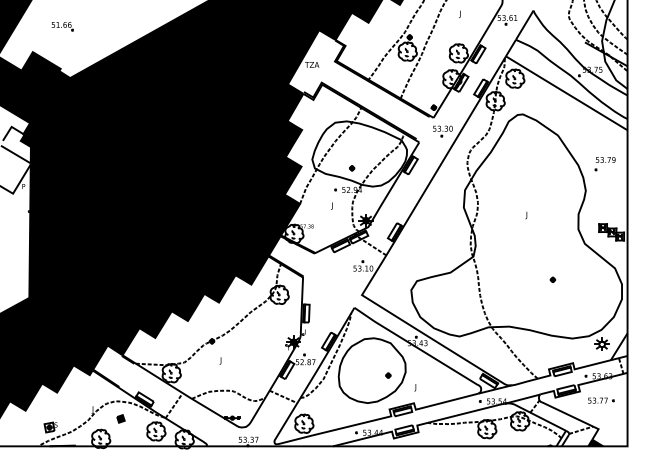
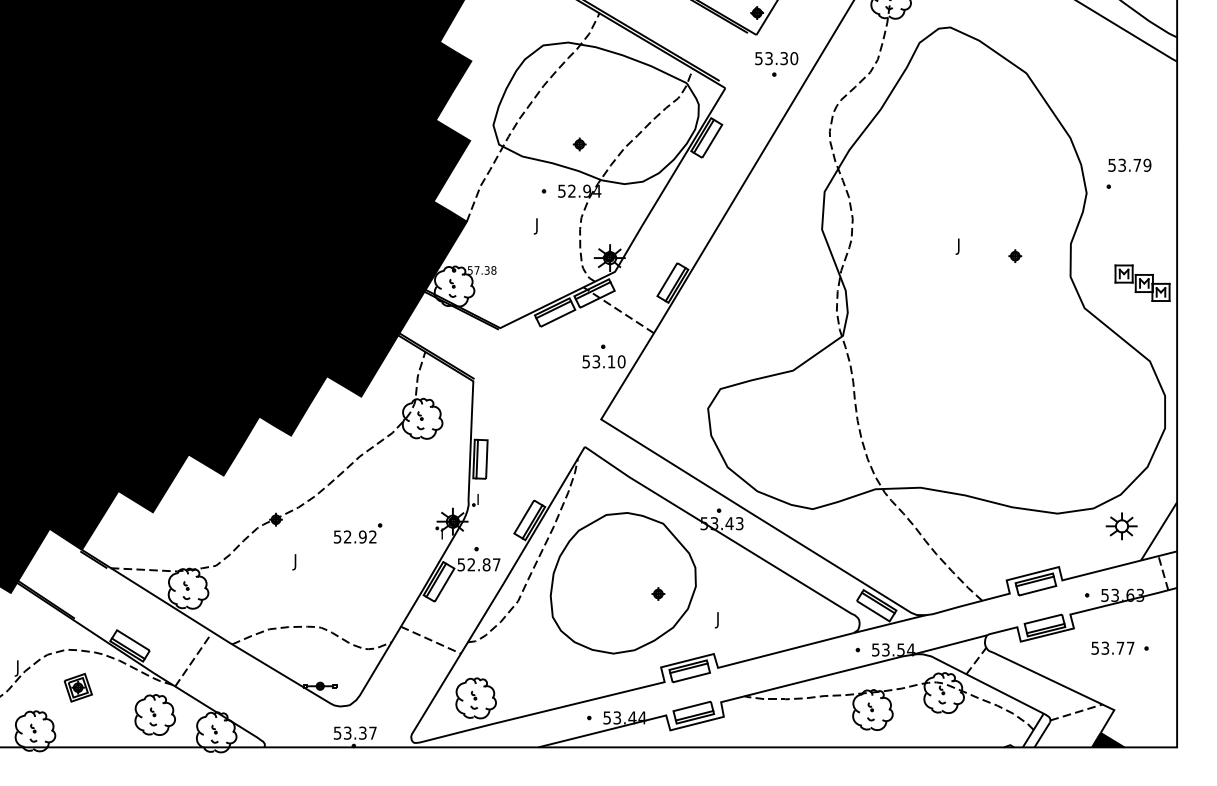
part: (604, 164) -> (1127, 175), moved
part: (552, 279) -> (1014, 255), moved
part: (249, 347) -> (357, 532), added
part: (120, 418) -> (77, 686), size x1.67

